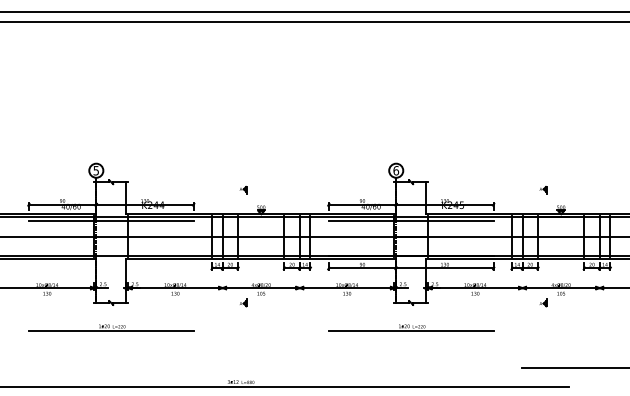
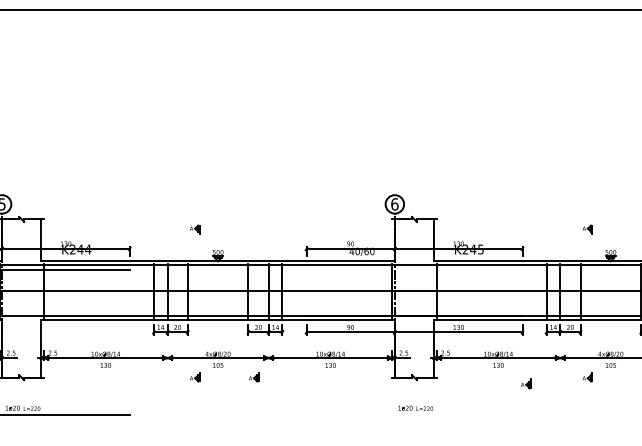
line: (410, 220) -> (413, 269), removed
part: (288, 302) -> (253, 376), added
part: (496, 307) -> (526, 383), added
line: (410, 331) -> (413, 414), removed

